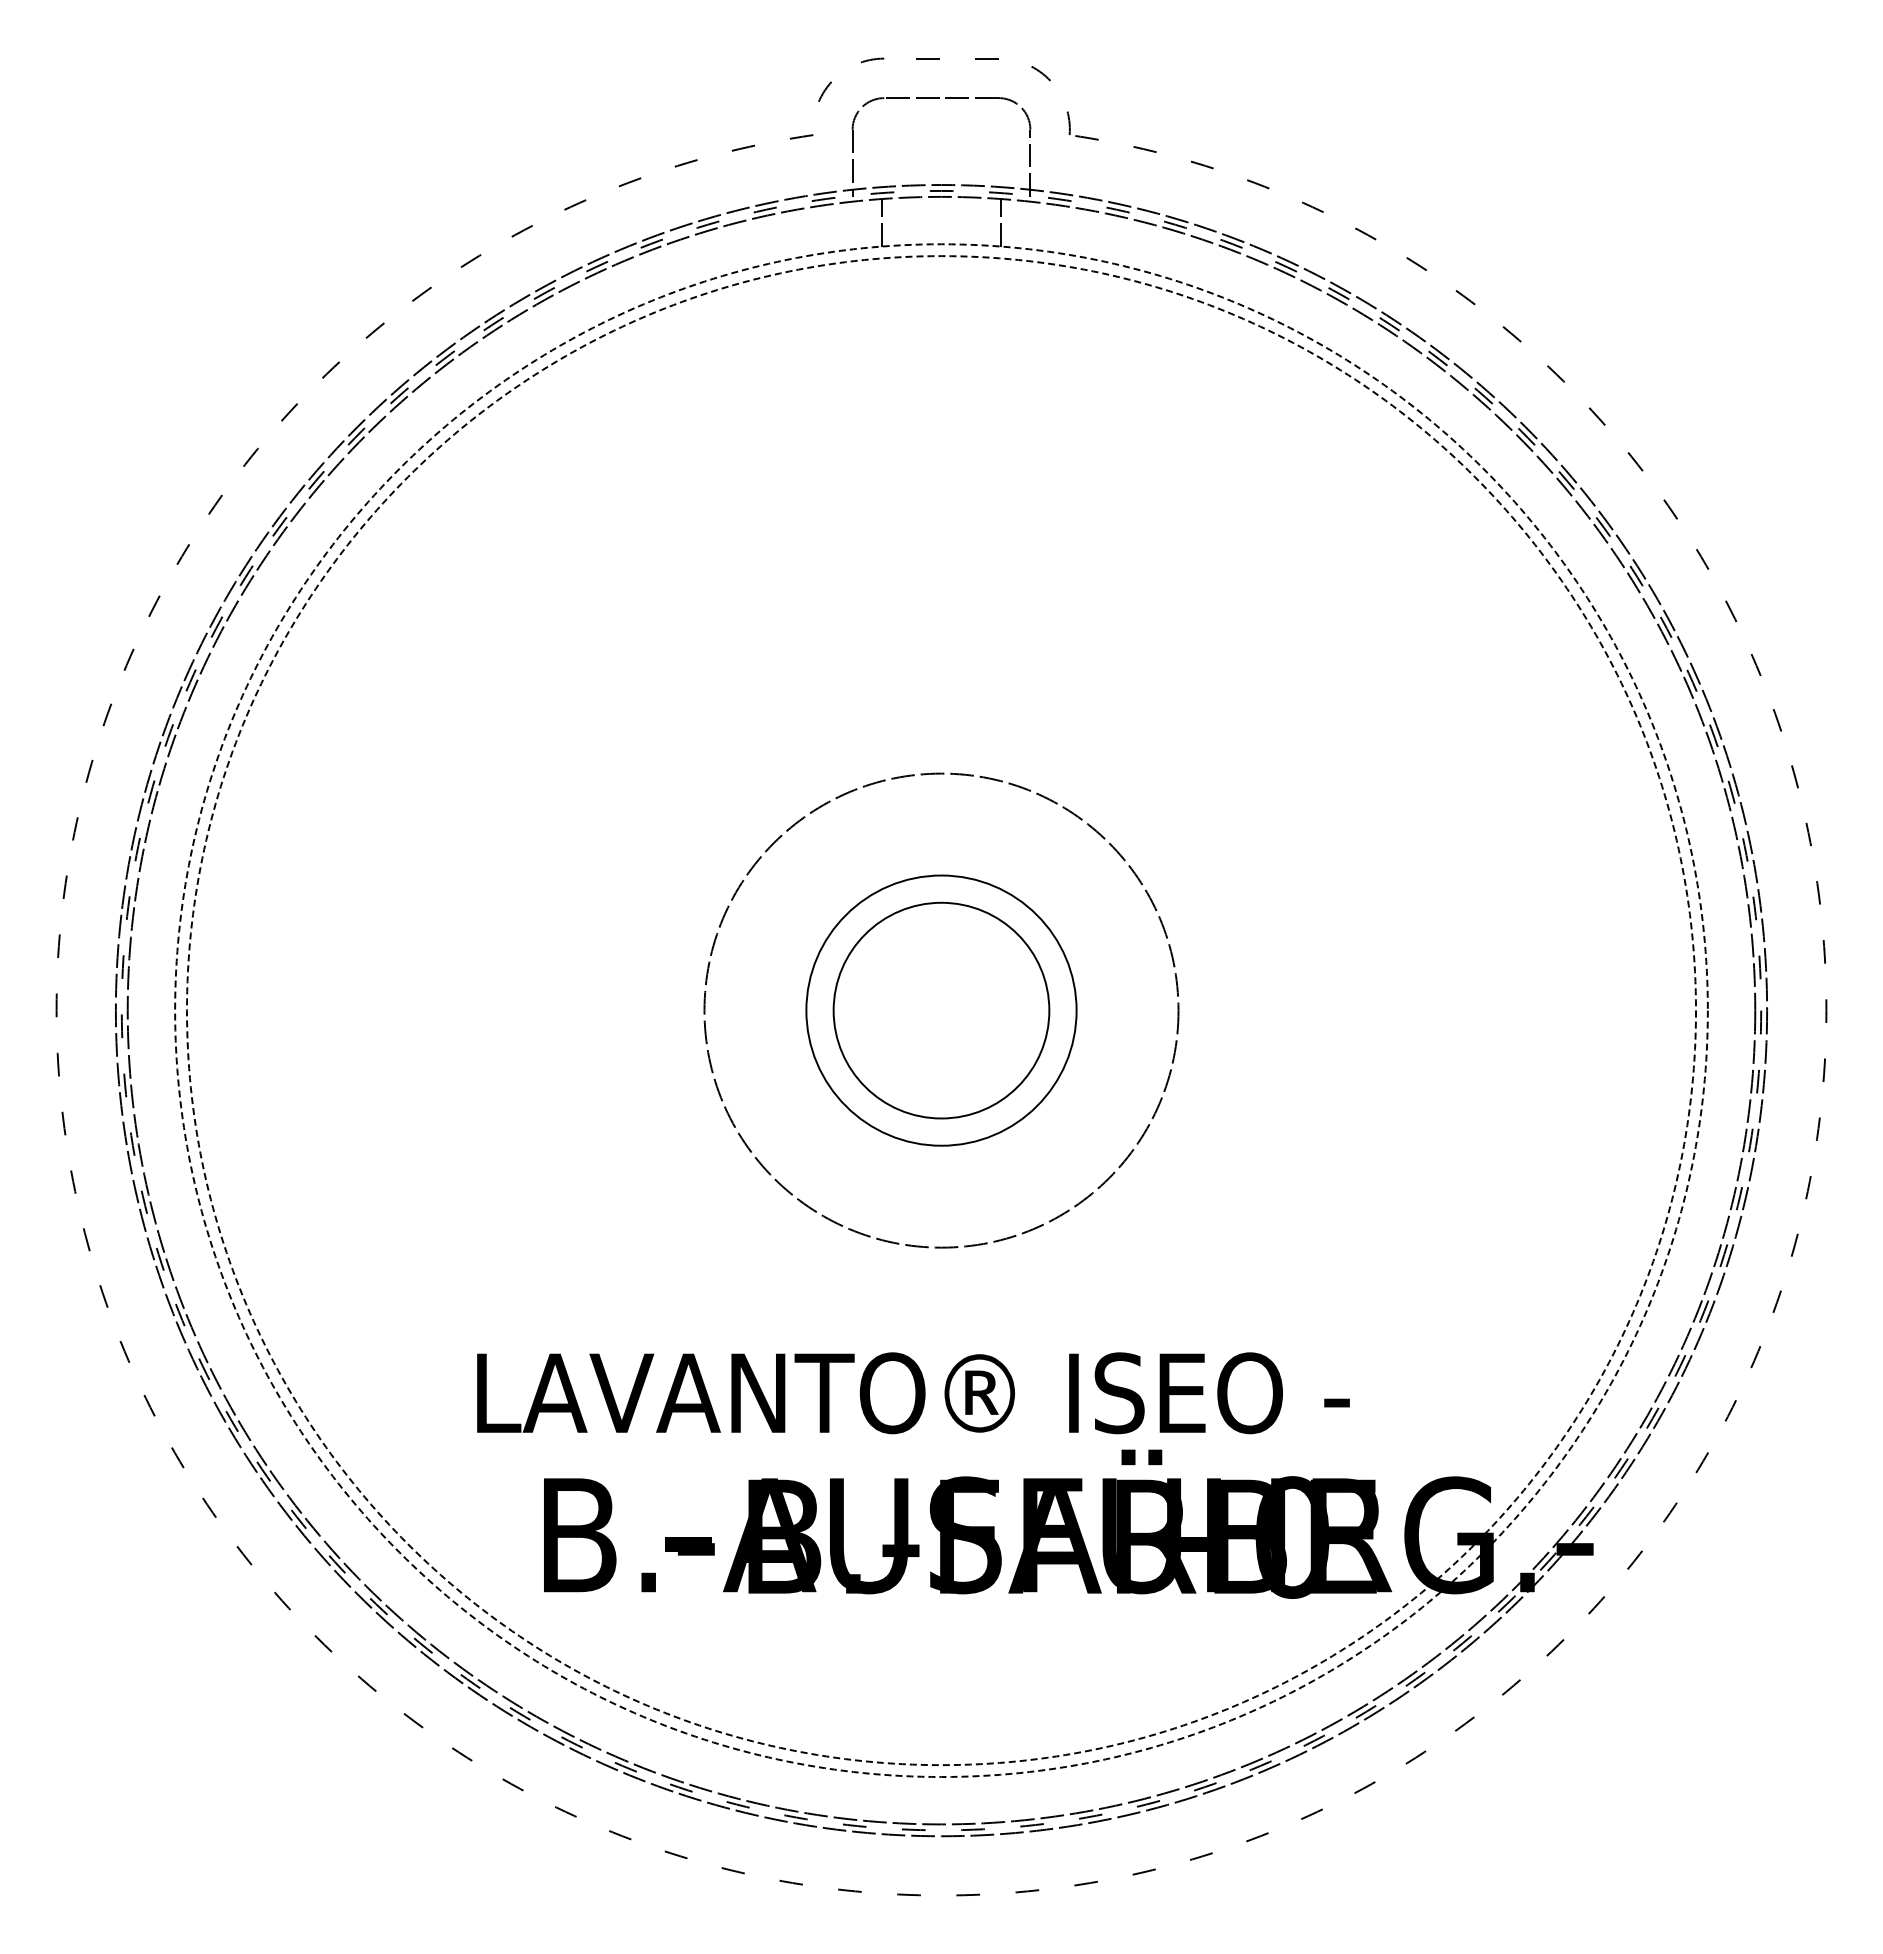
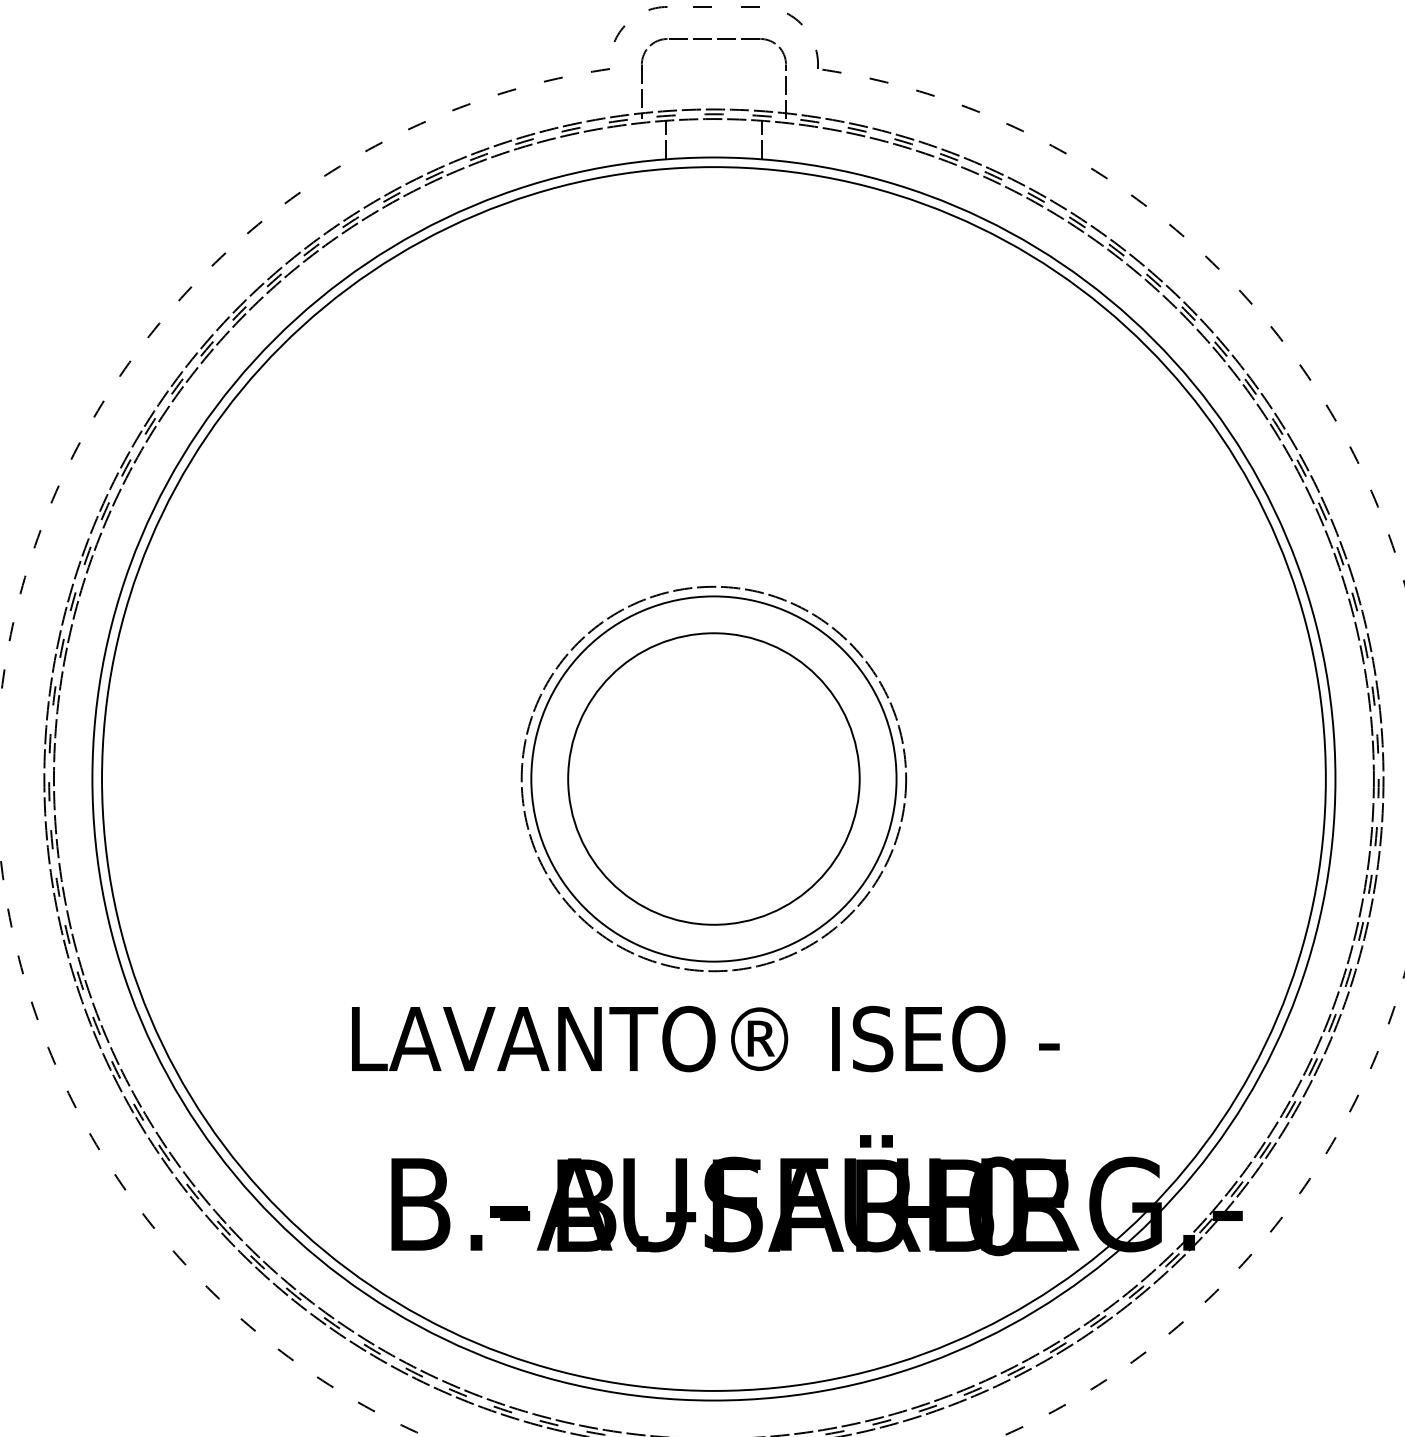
circle: (941, 1010) -> (713, 778), dashed -> solid
circle: (941, 1010) -> (713, 778), dashed -> solid
circle: (941, 1010) -> (713, 778), size x1.67
circle: (941, 1010) -> (713, 778), size x1.67
text: (913, 1393) -> (705, 1039), moved

